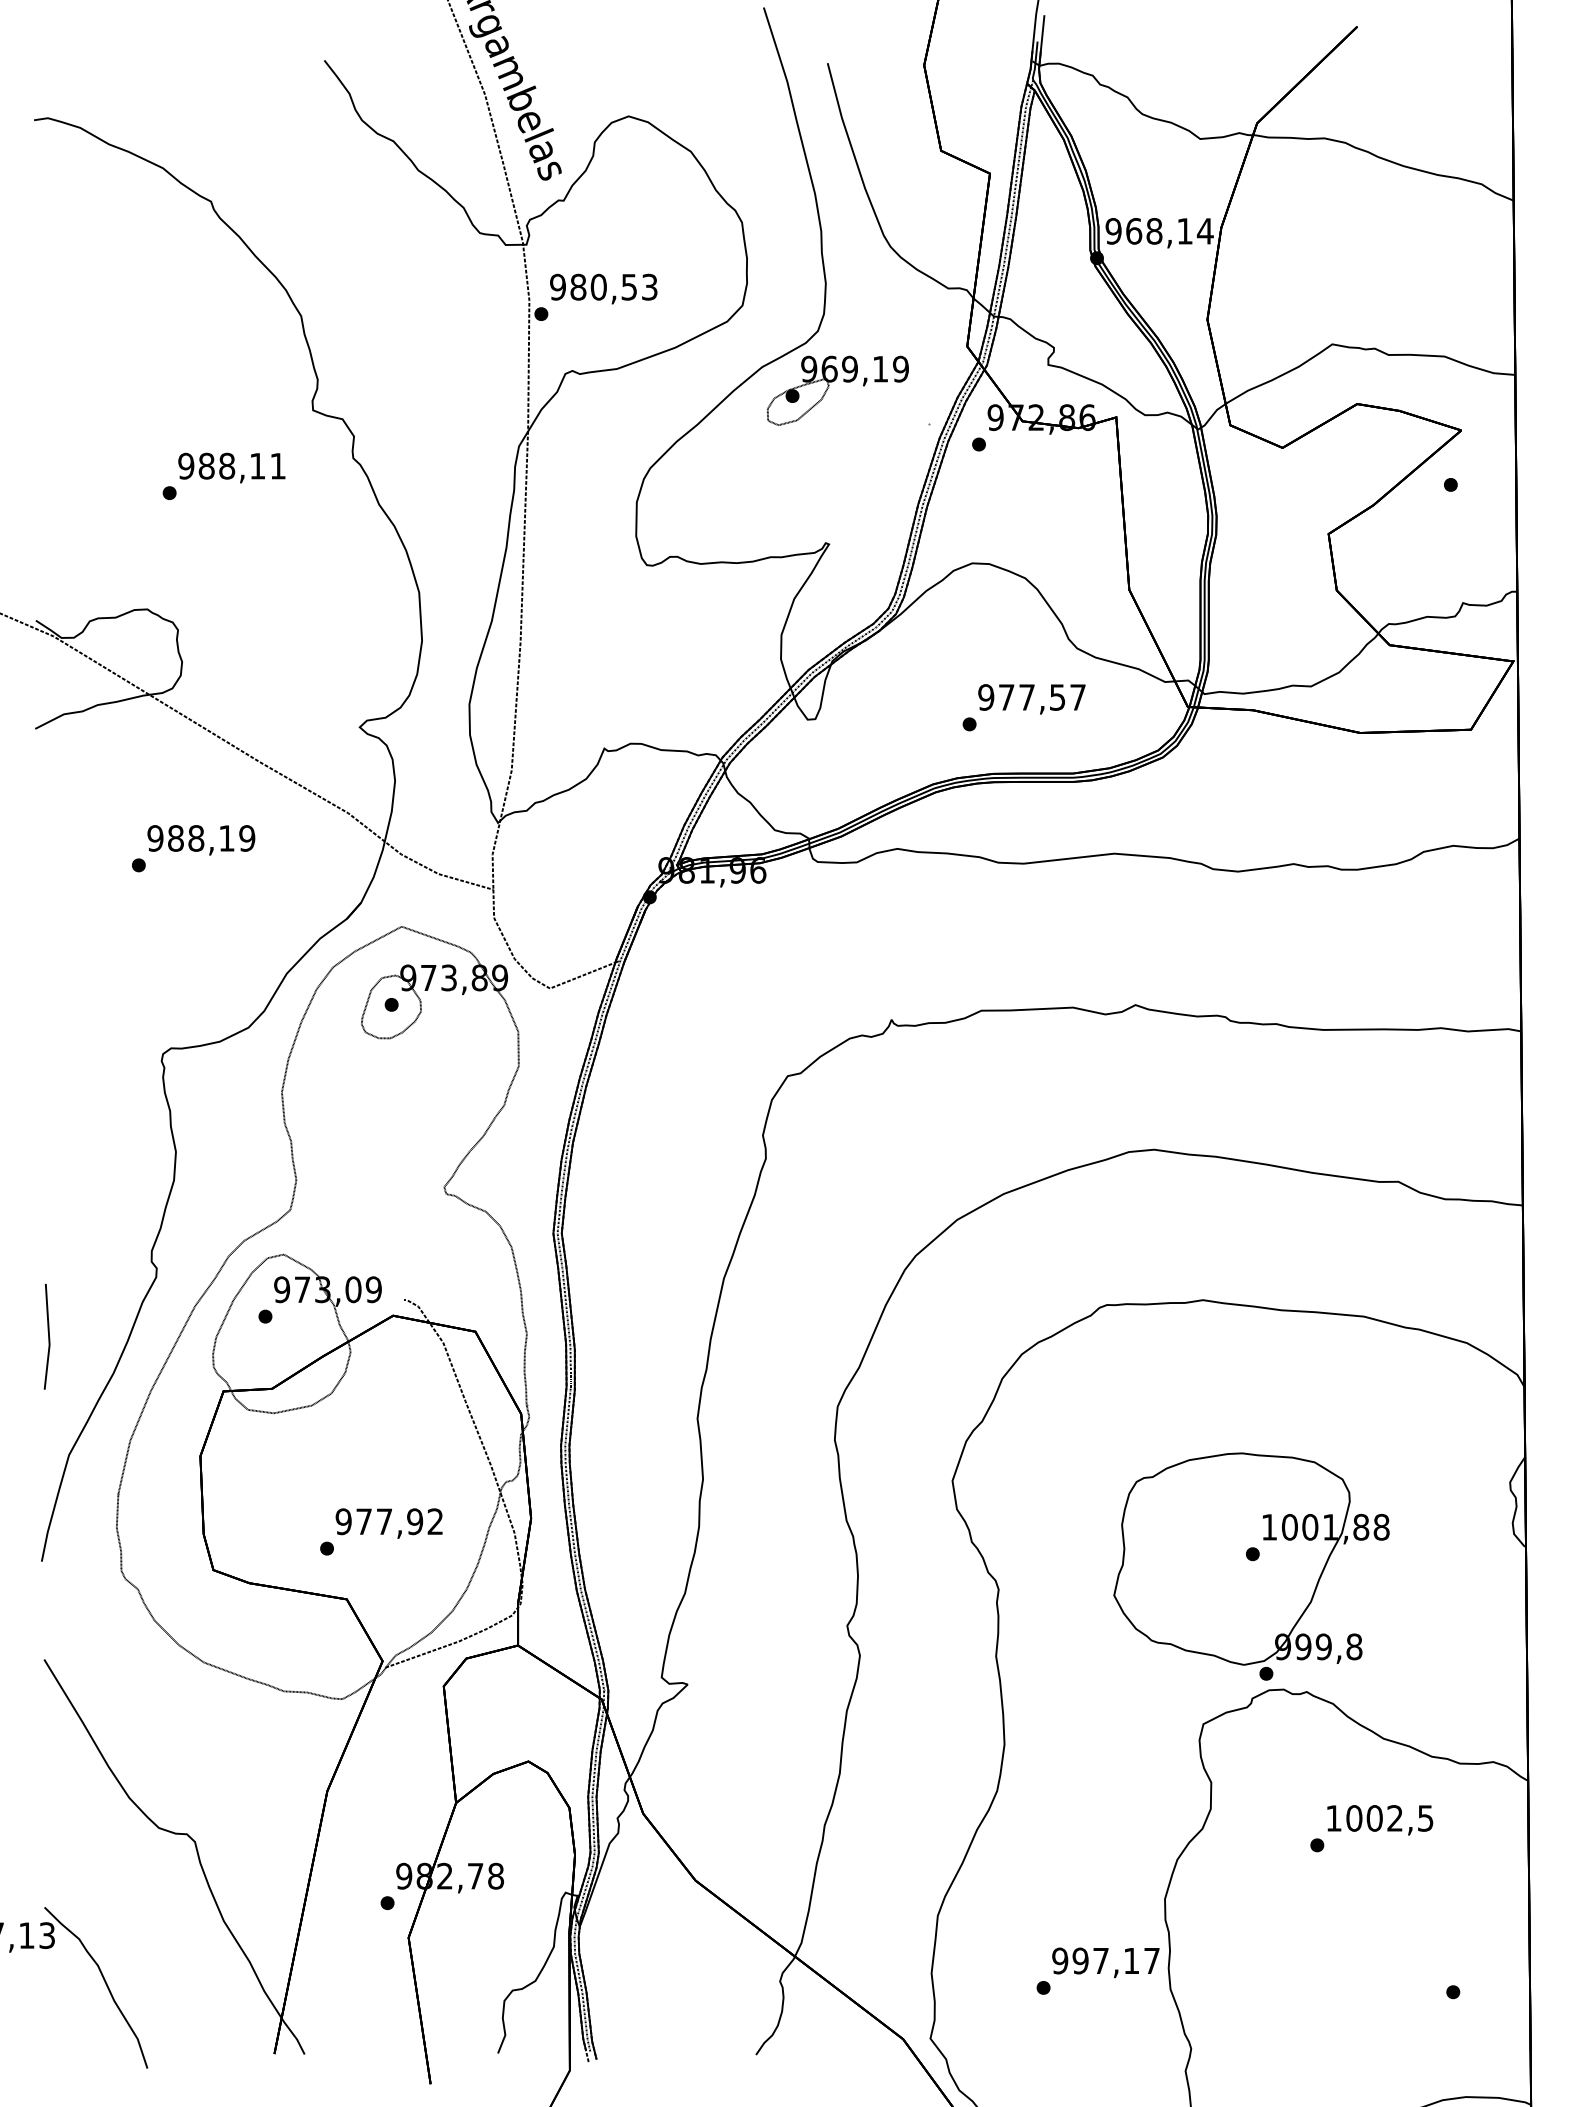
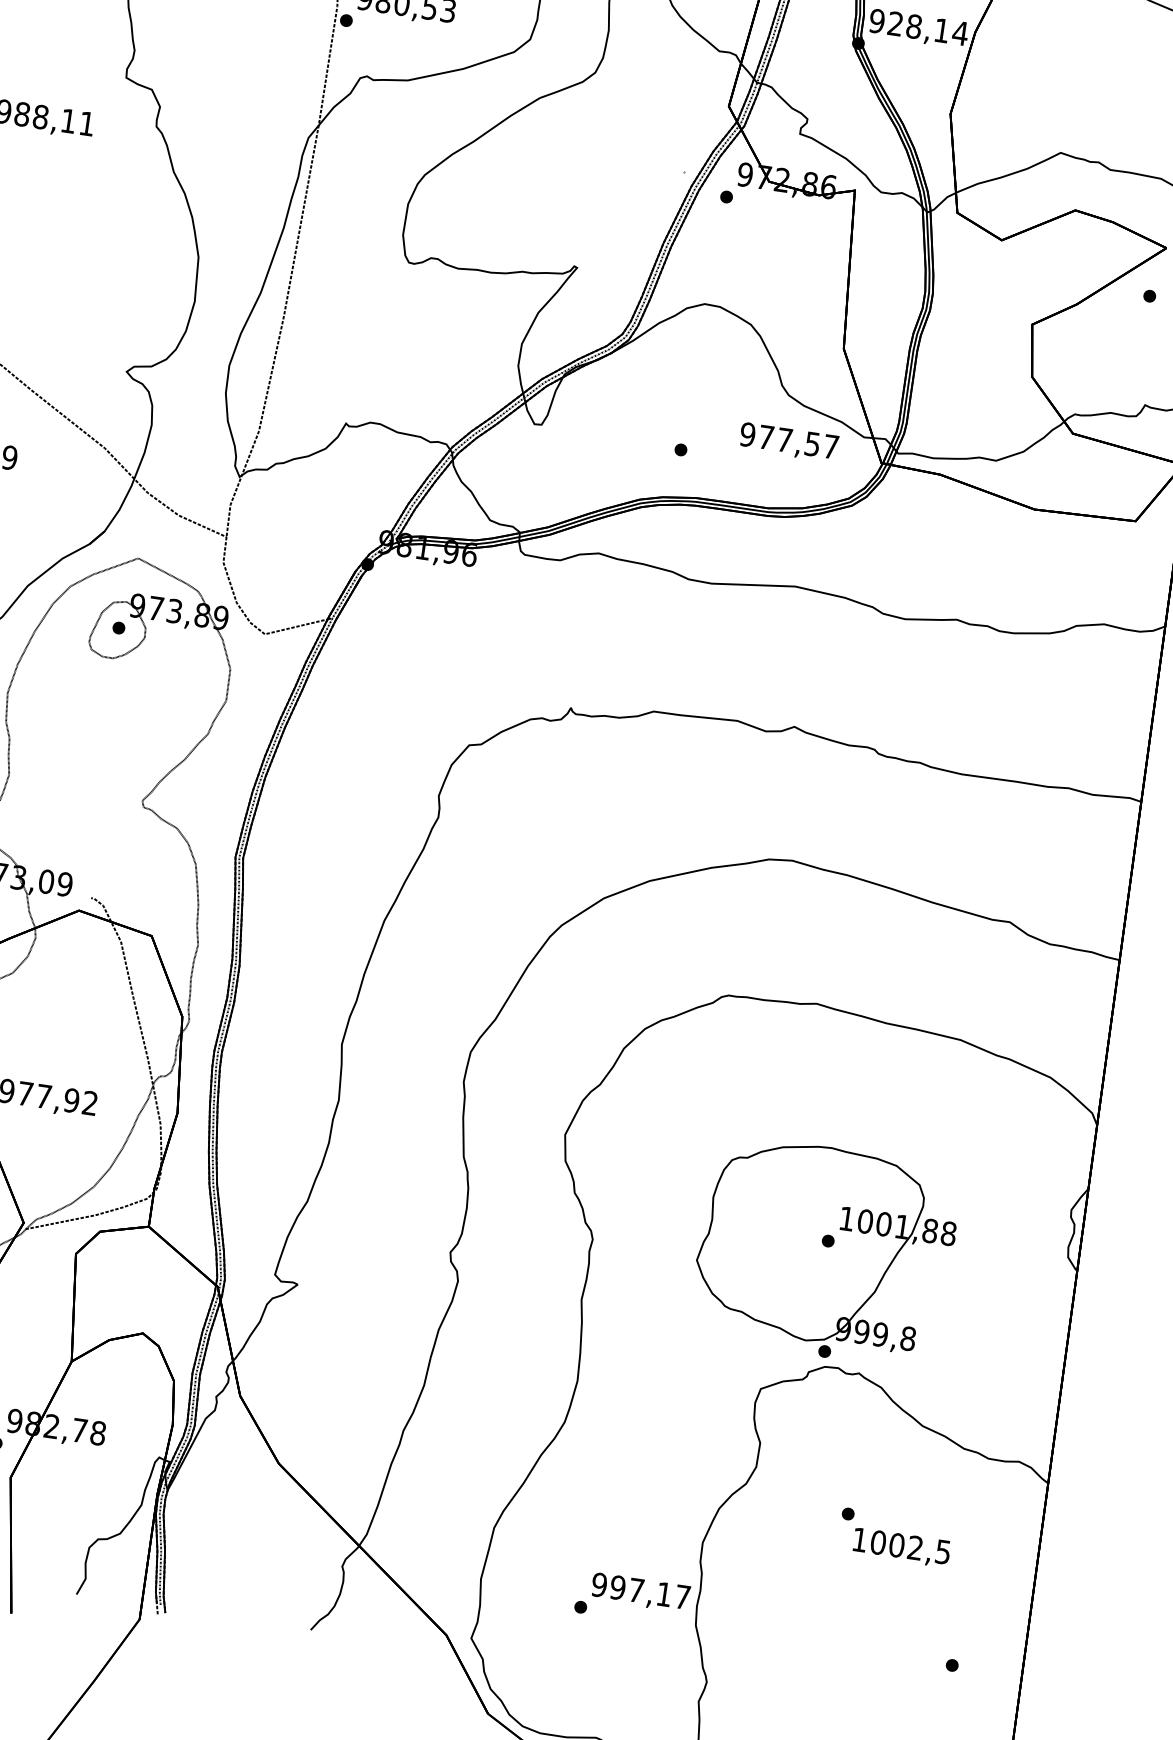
text: (1134, 231) -> (896, 24), 968,14 -> 928,14
part: (829, 387) -> (598, 125), removed
text: (1031, 699) -> (788, 442), moved
text: (1380, 1820) -> (901, 1547), moved

